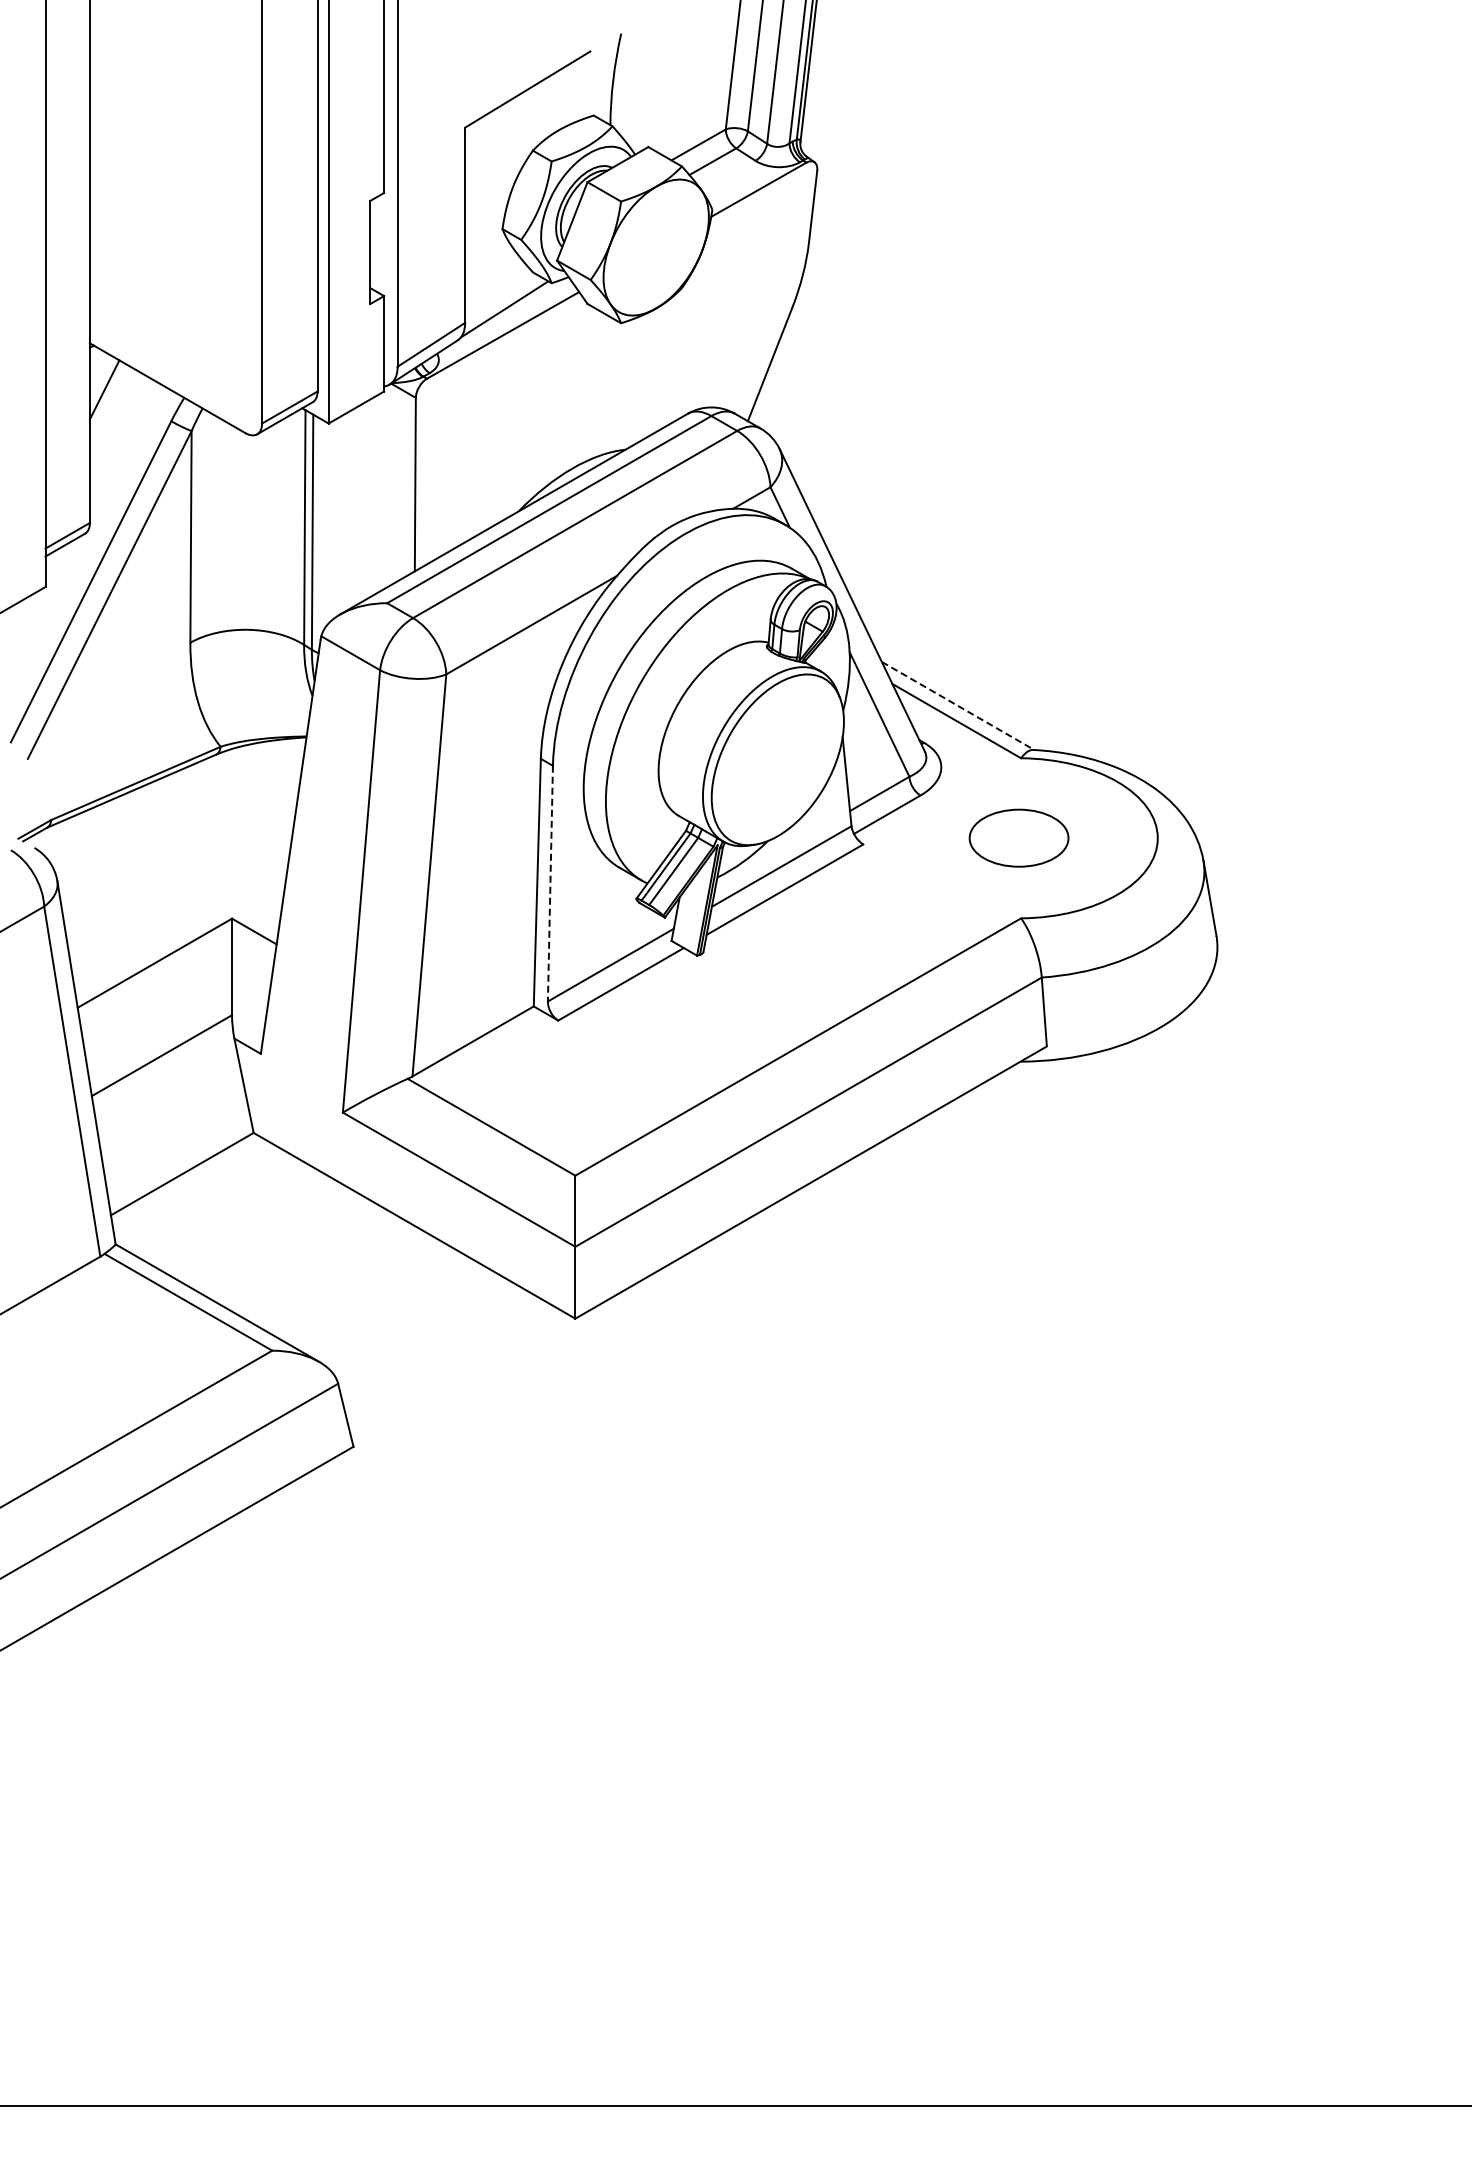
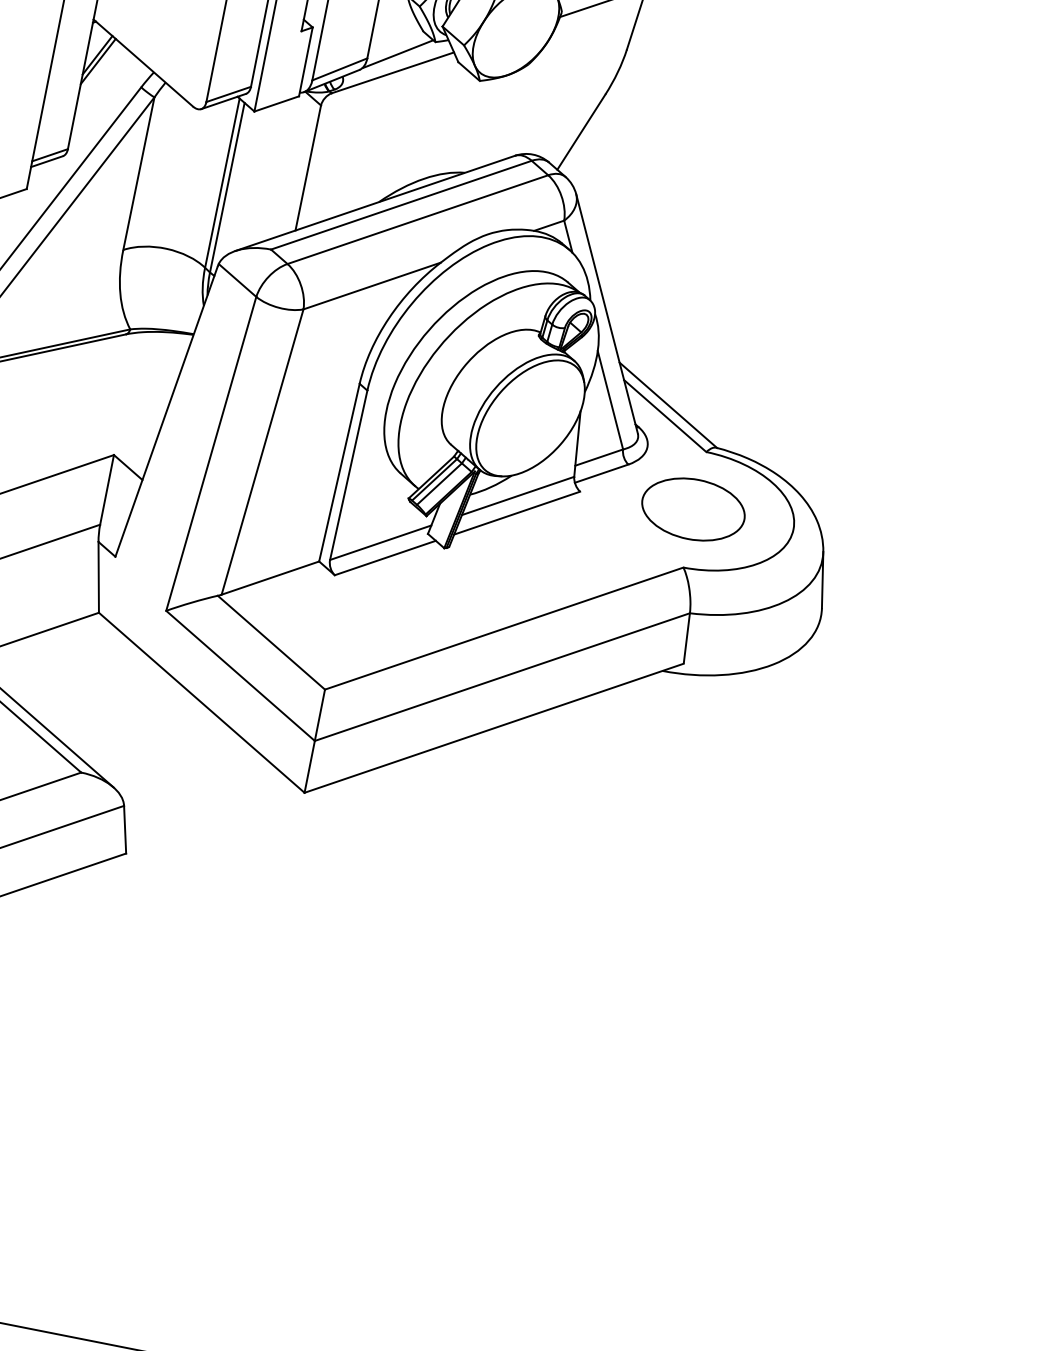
line: (106, 397) -> (97, 60), added
line: (958, 706) -> (668, 405), dashed -> solid
part: (1018, 837) -> (693, 508), size x1.43
line: (550, 883) -> (348, 475), dashed -> solid

